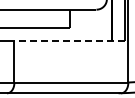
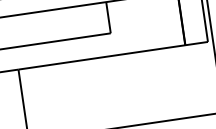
line: (69, 41) -> (112, 56), dashed -> solid

